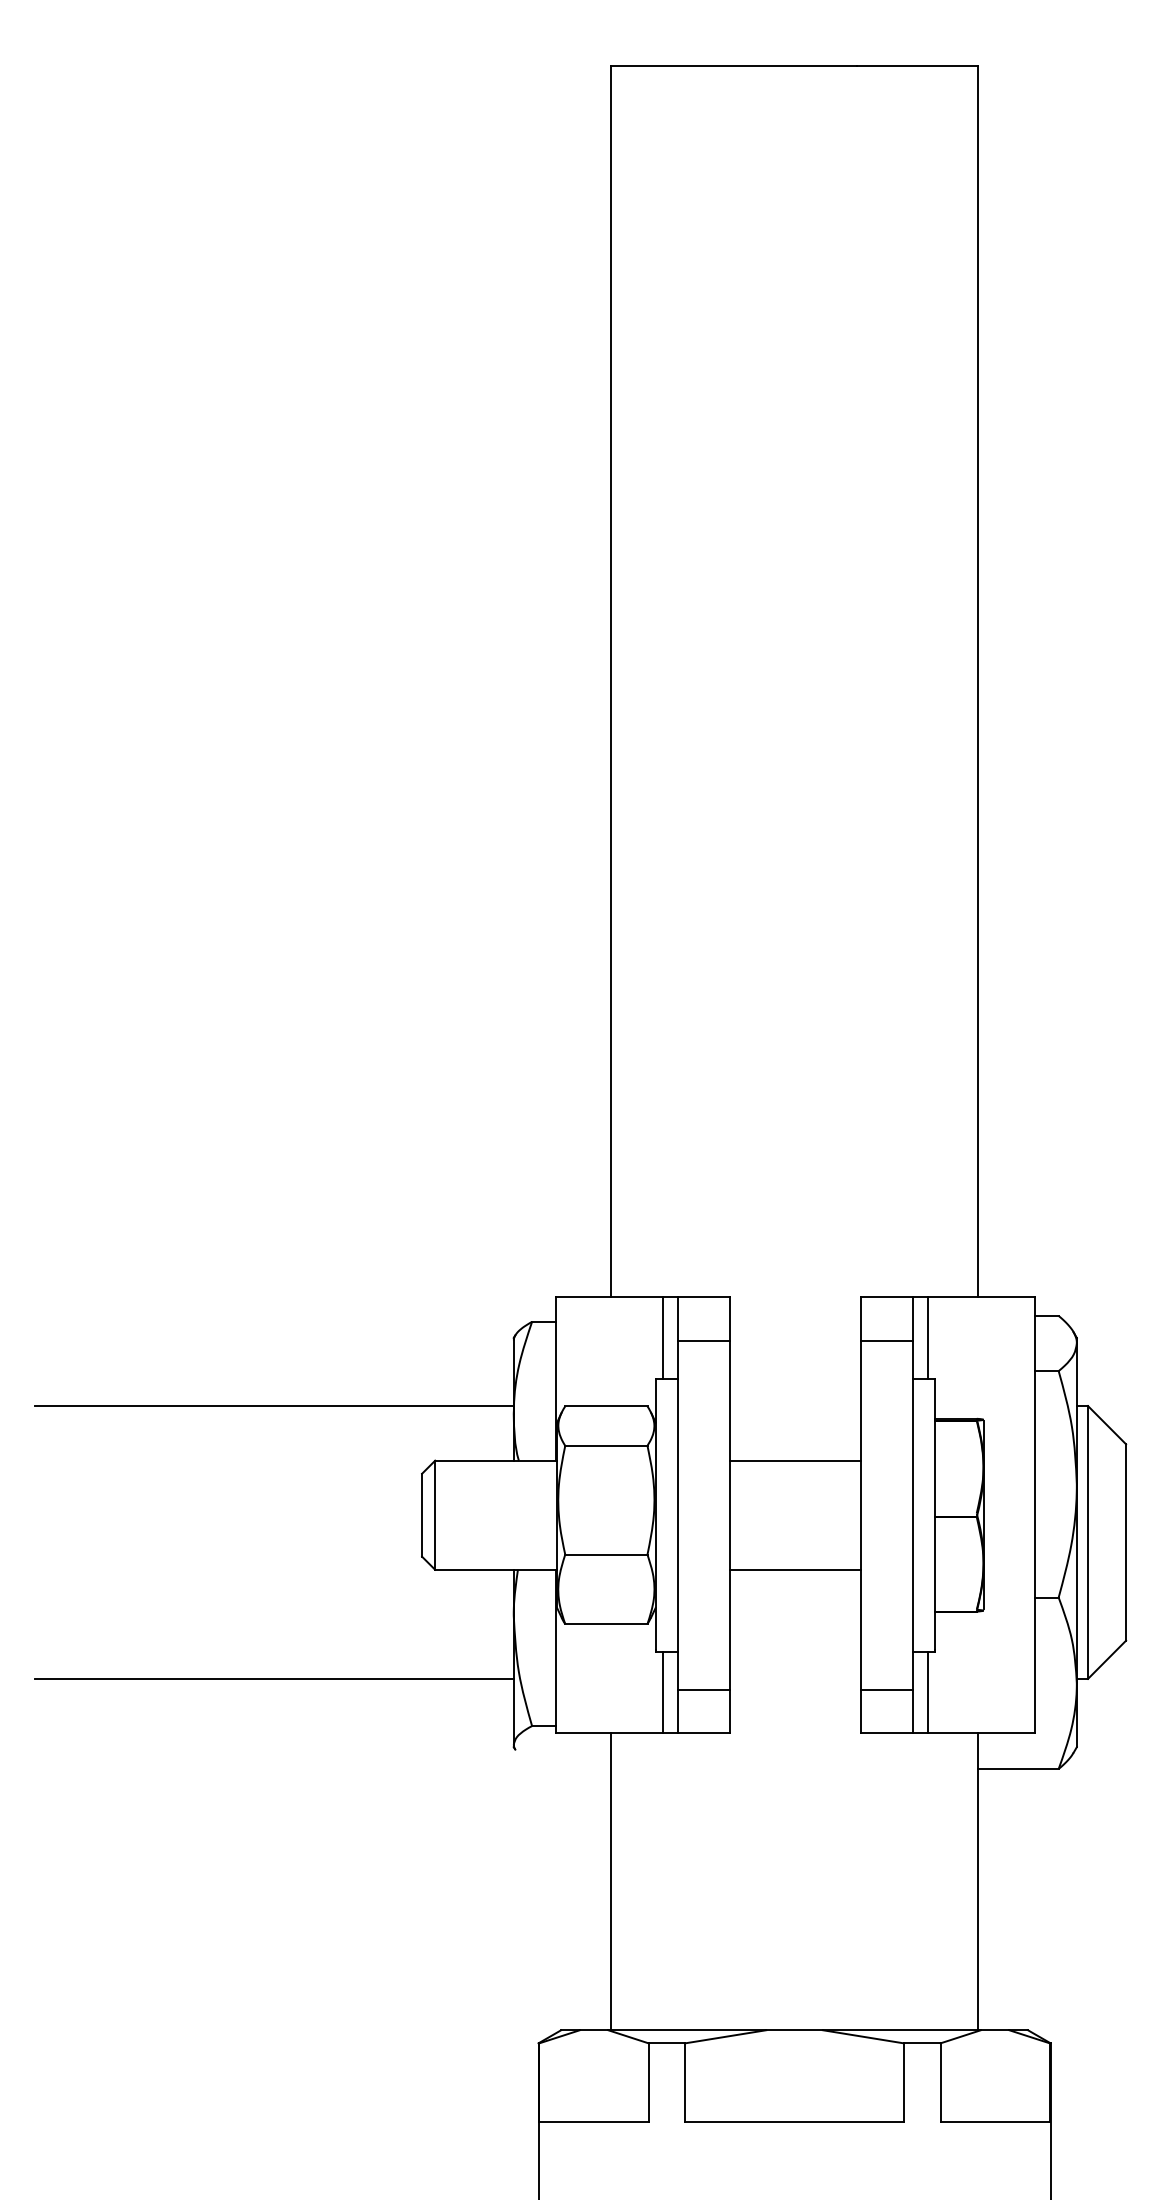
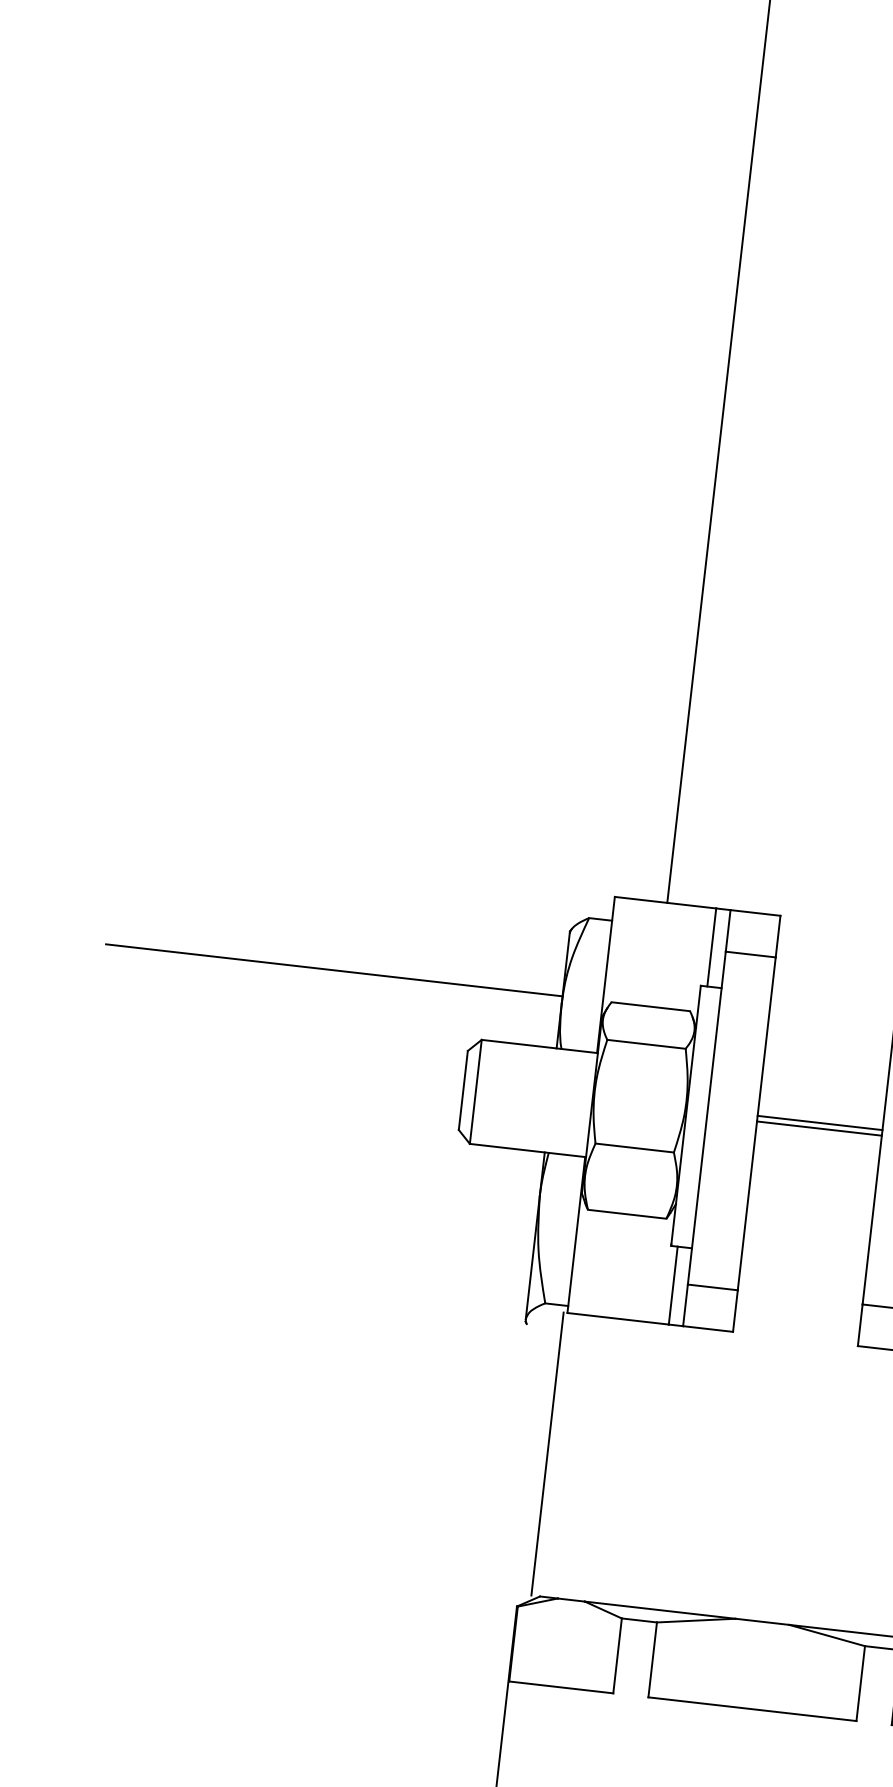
line: (794, 1460) -> (818, 1128), moved
line: (794, 1569) -> (819, 1122), moved
line: (273, 1678) -> (303, 1229), removed
line: (611, 1881) -> (547, 1453), moved

